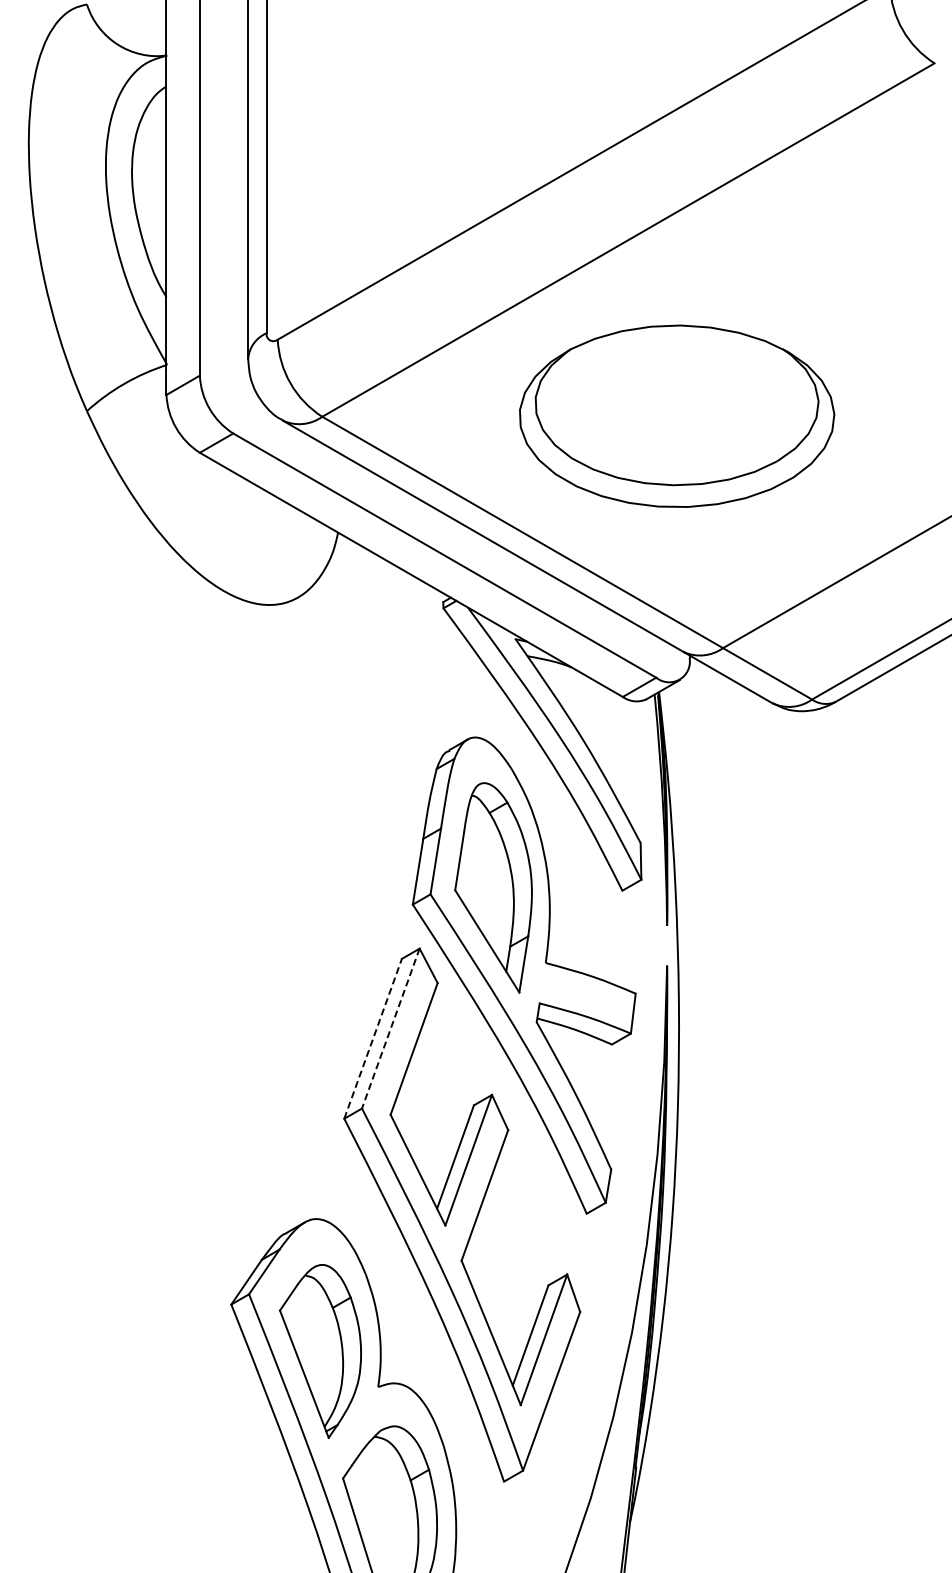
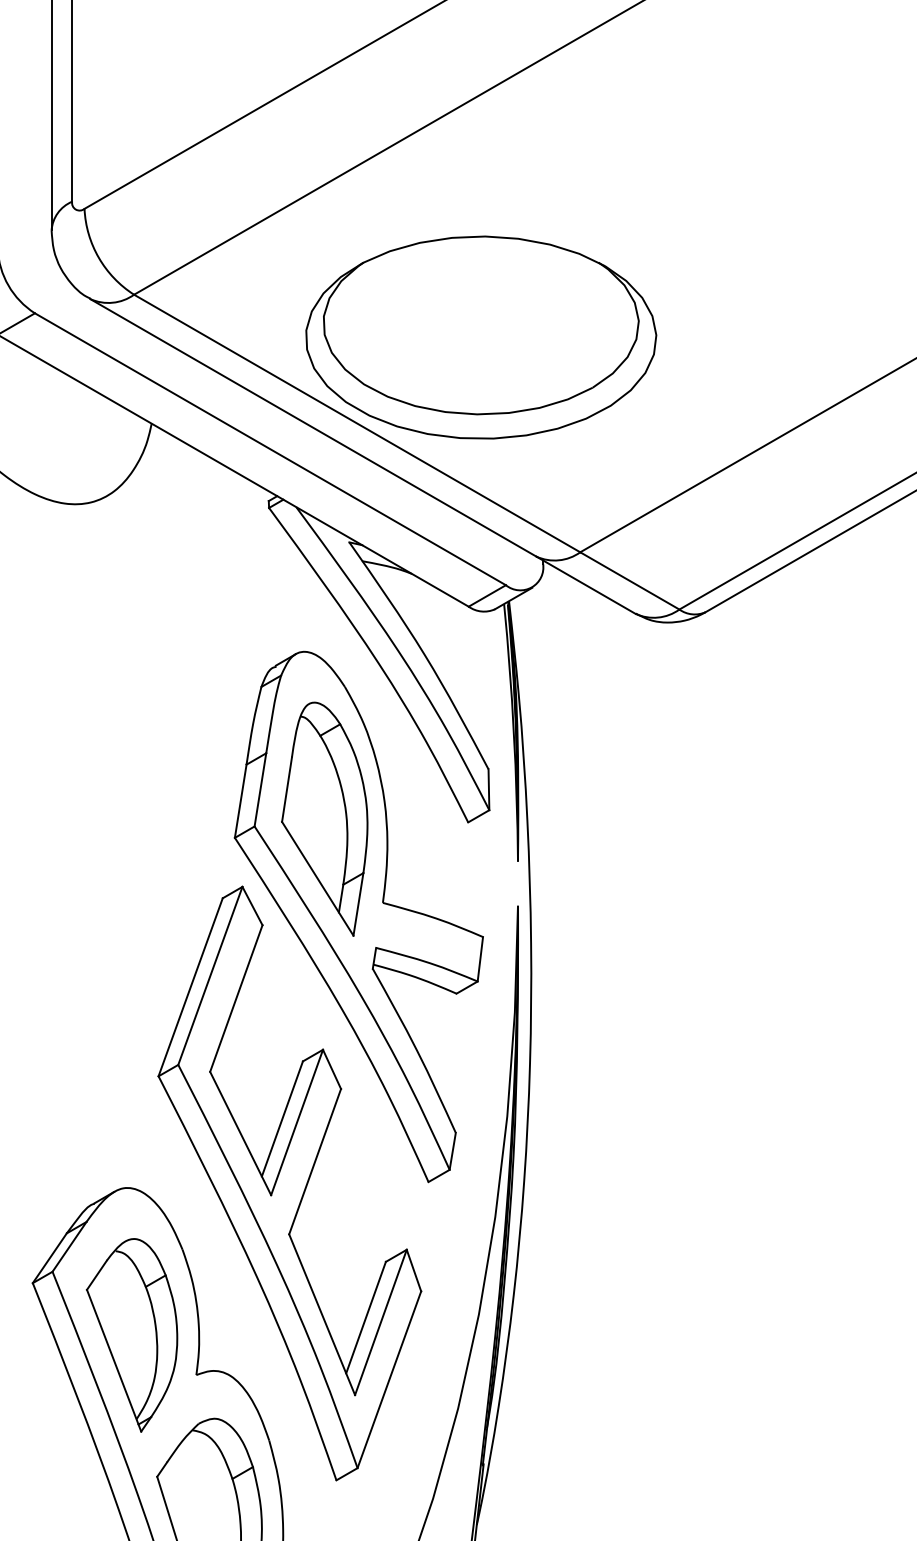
part: (677, 415) -> (481, 336), moved
line: (390, 1028) -> (210, 975), dashed -> solid
line: (373, 1038) -> (191, 986), dashed -> solid

